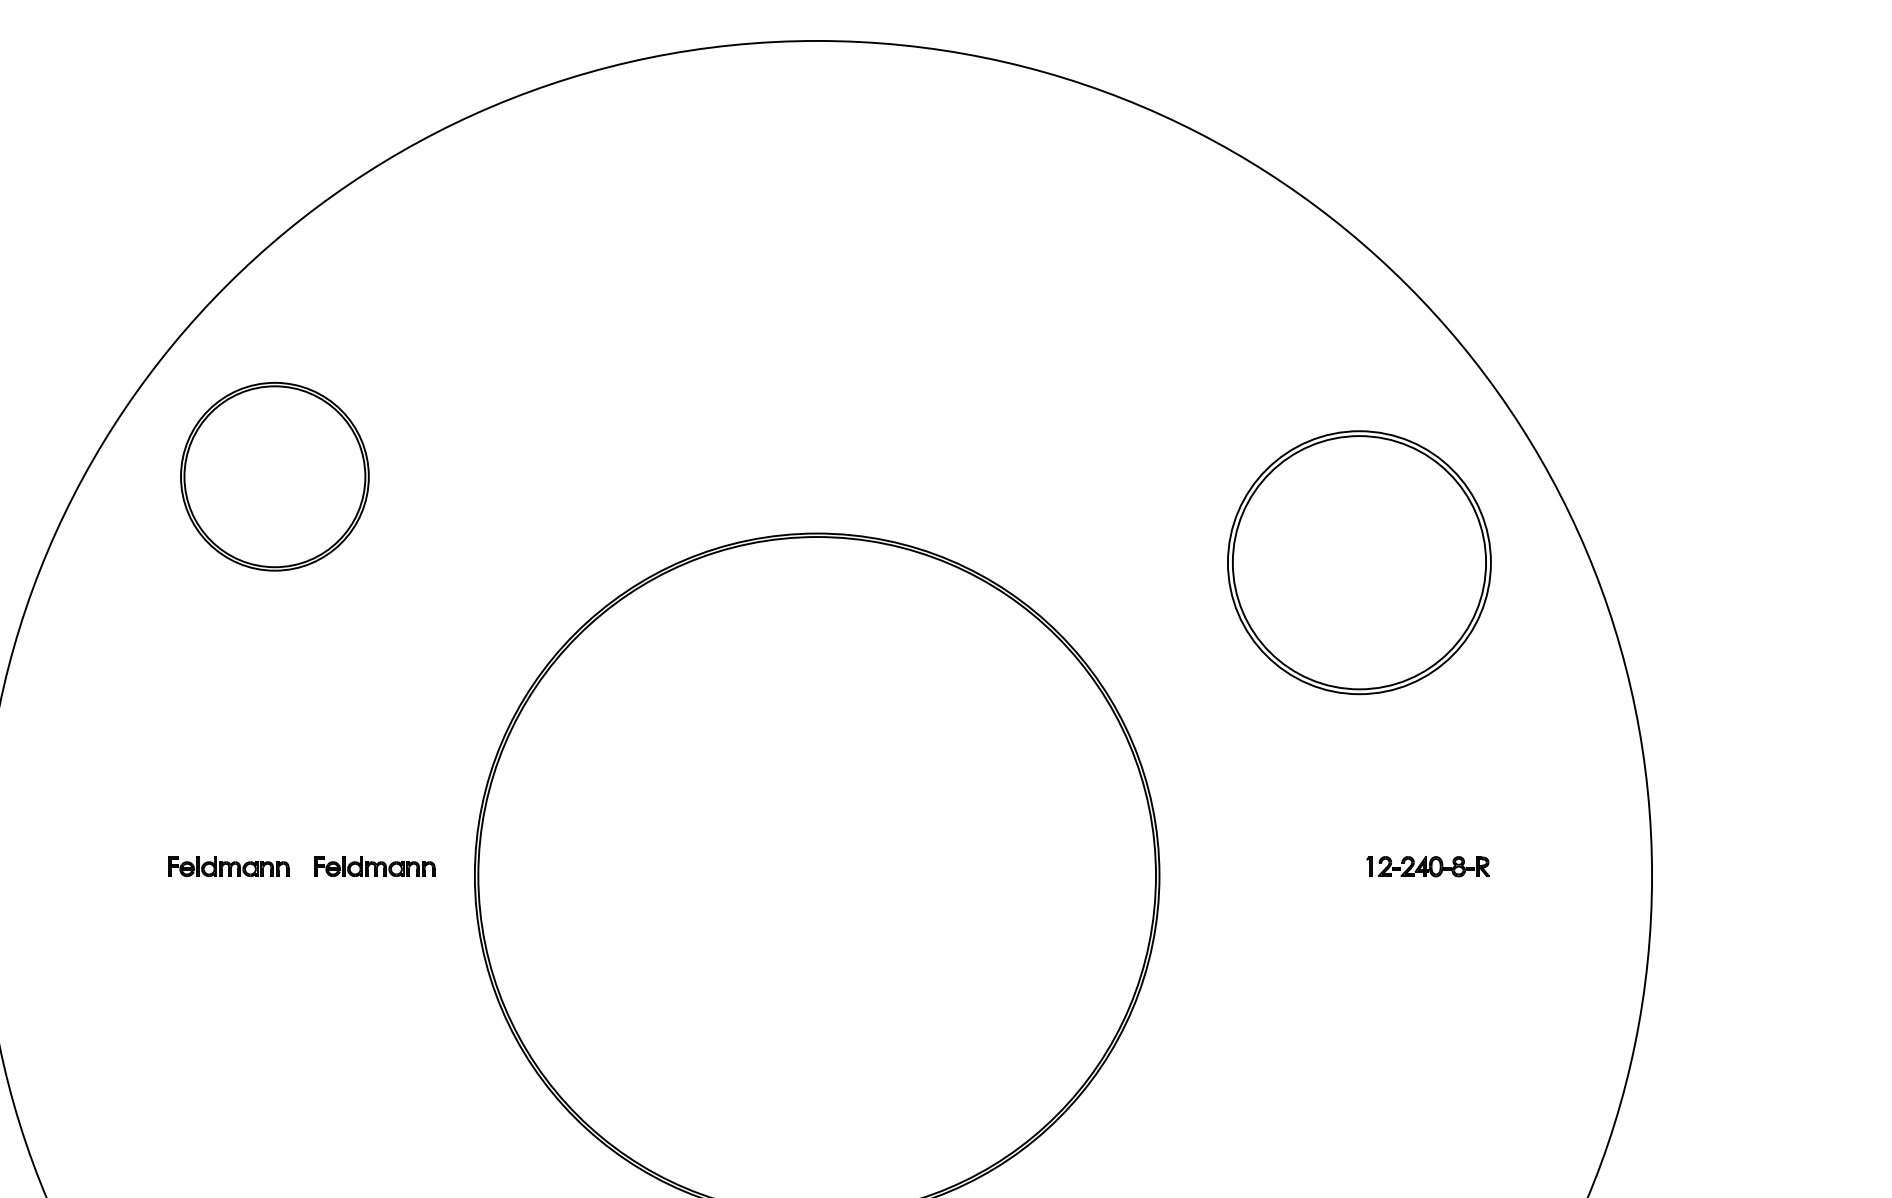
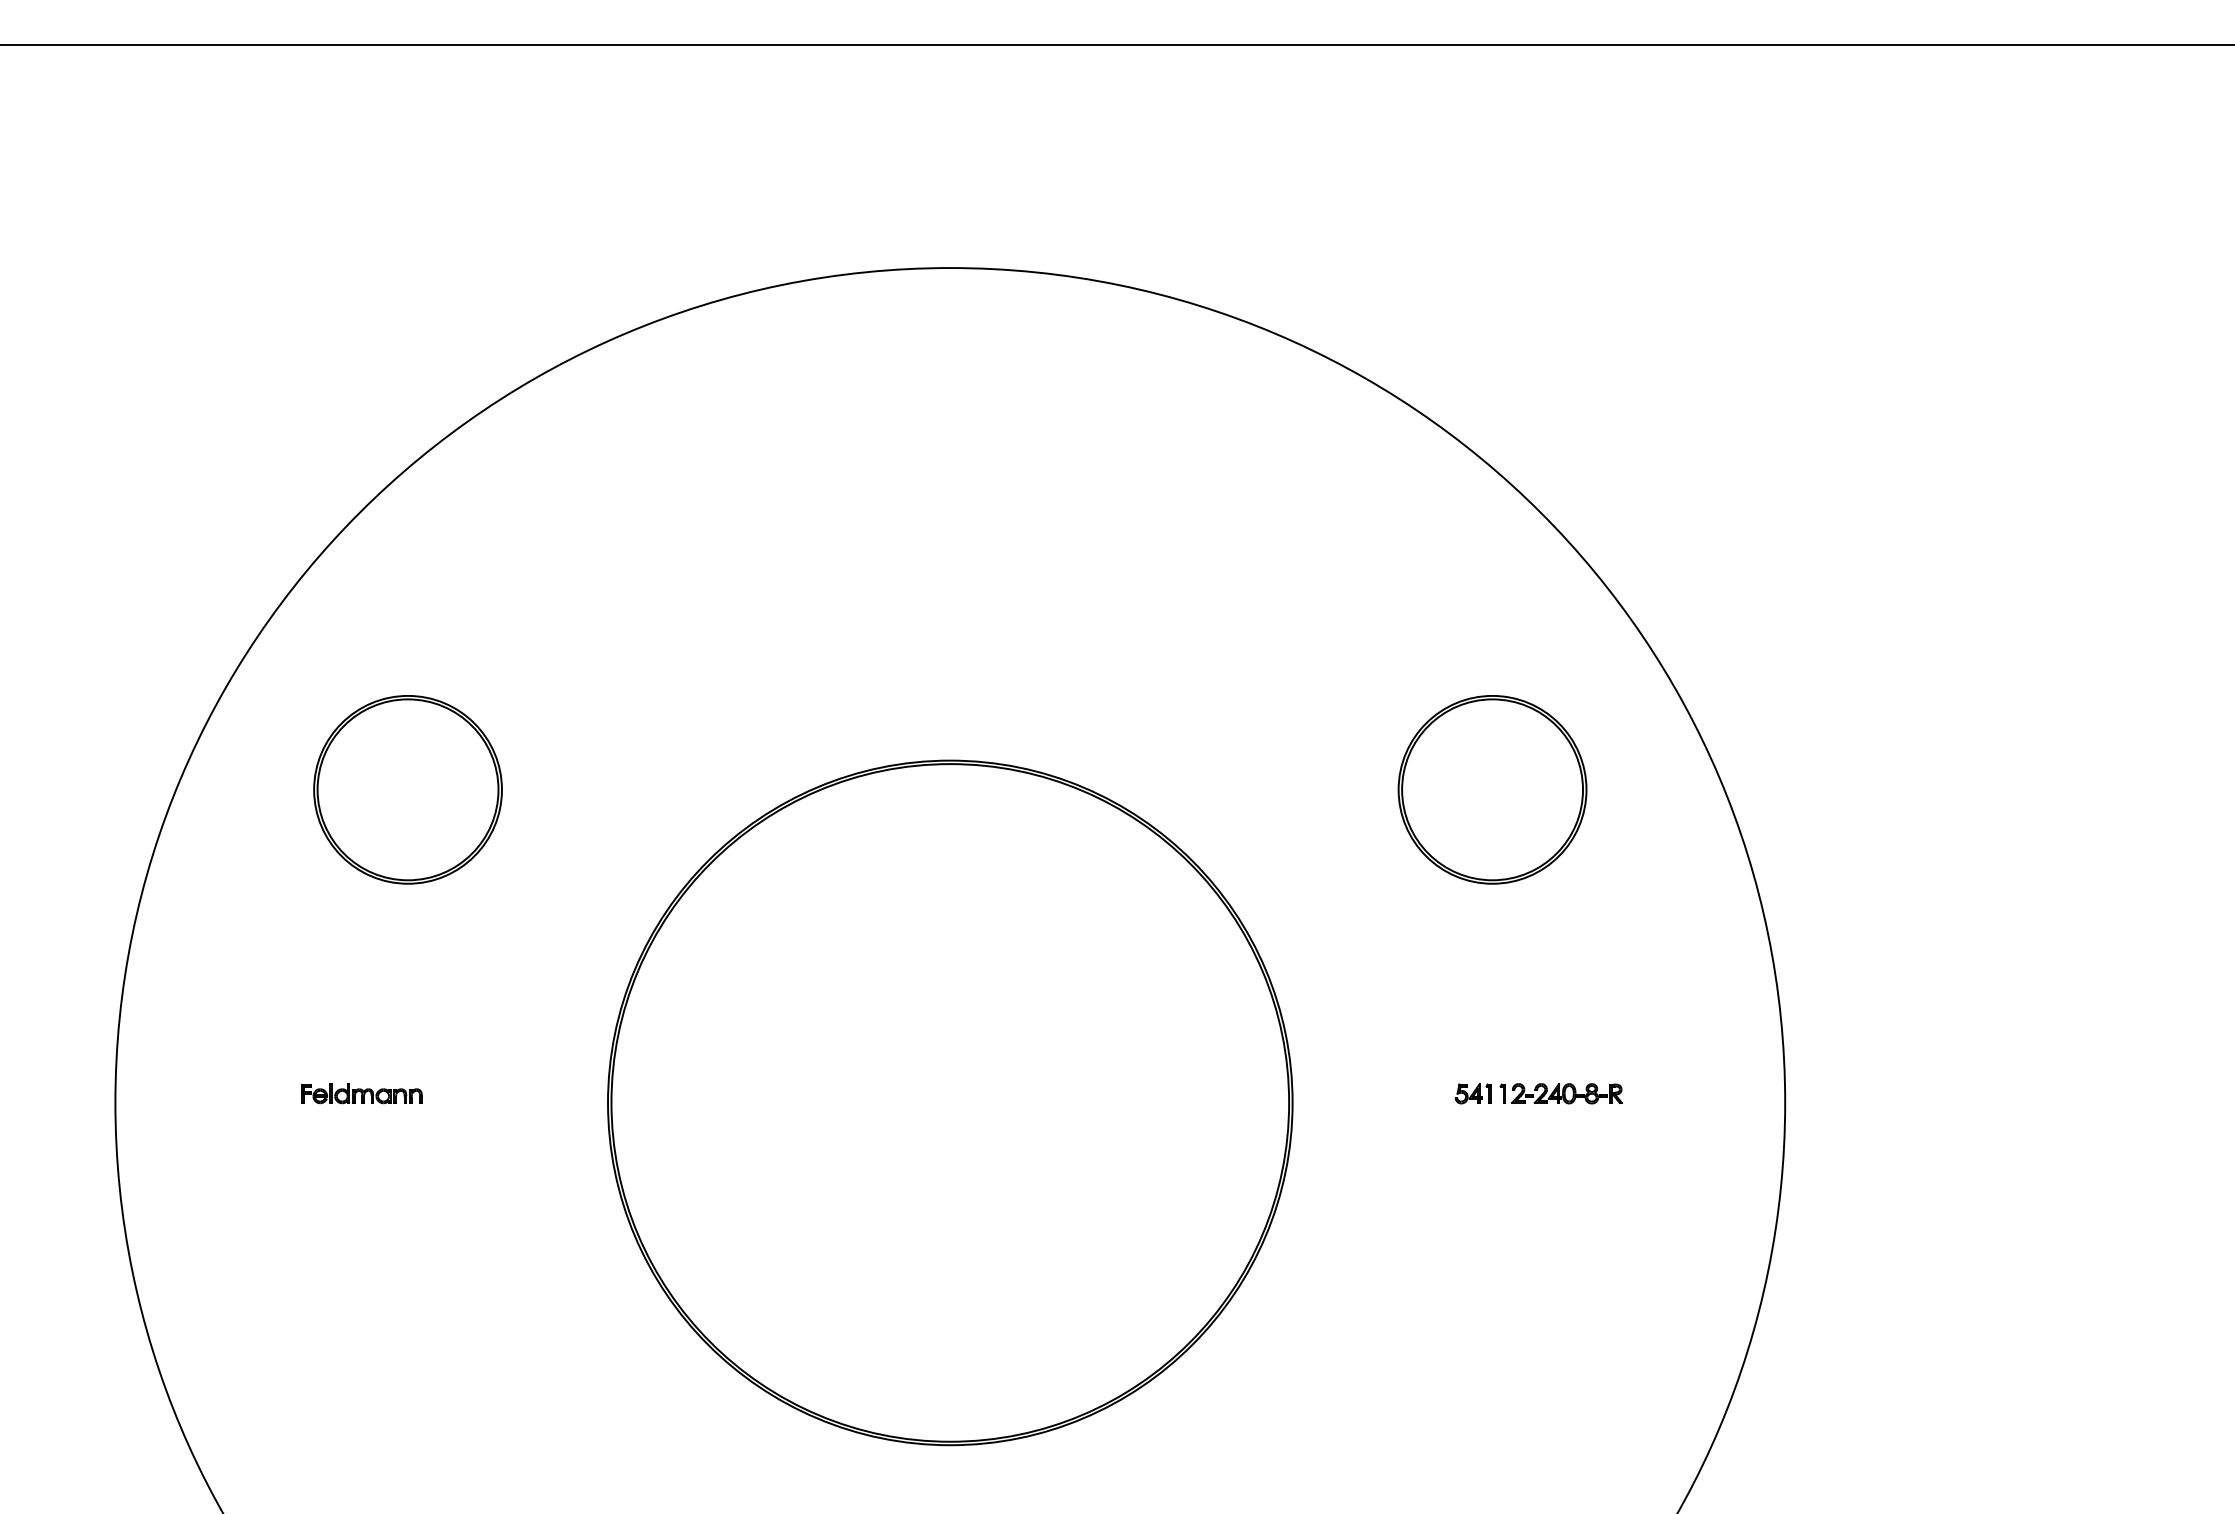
part: (274, 476) -> (407, 789), moved
part: (1359, 562) -> (1492, 789), size x0.71
part: (374, 866) -> (507, 1093), removed
part: (1339, 866) -> (1472, 1093), added

